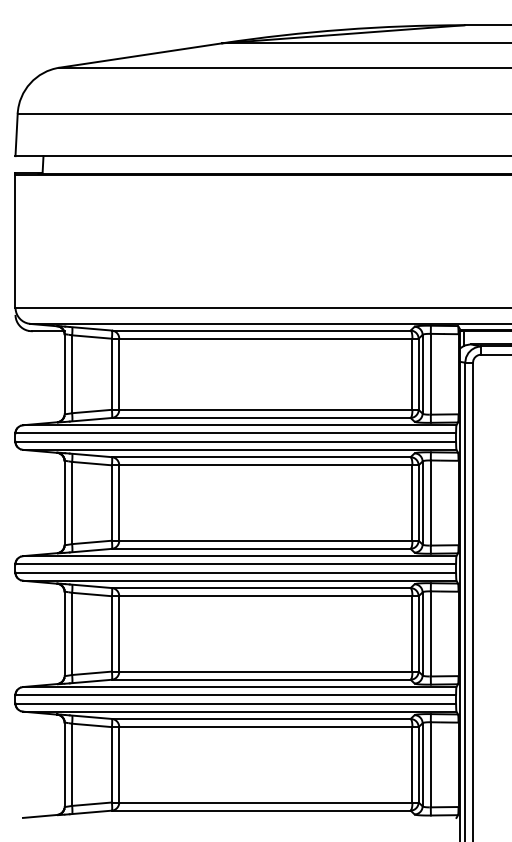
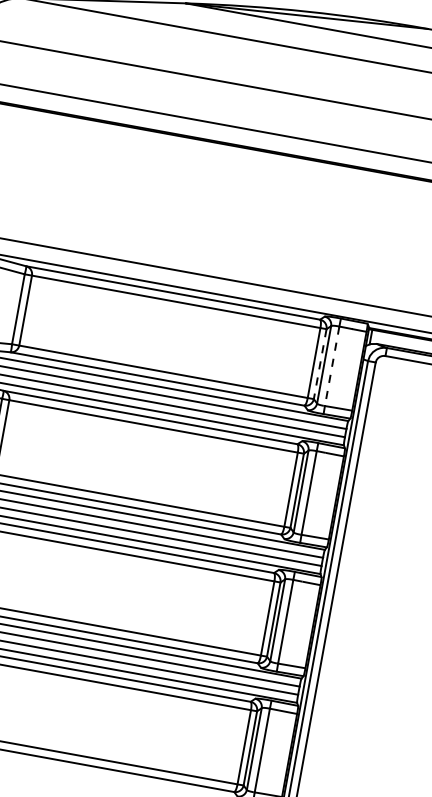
line: (418, 374) -> (320, 364), solid -> dashed
line: (430, 374) -> (331, 366), solid -> dashed

